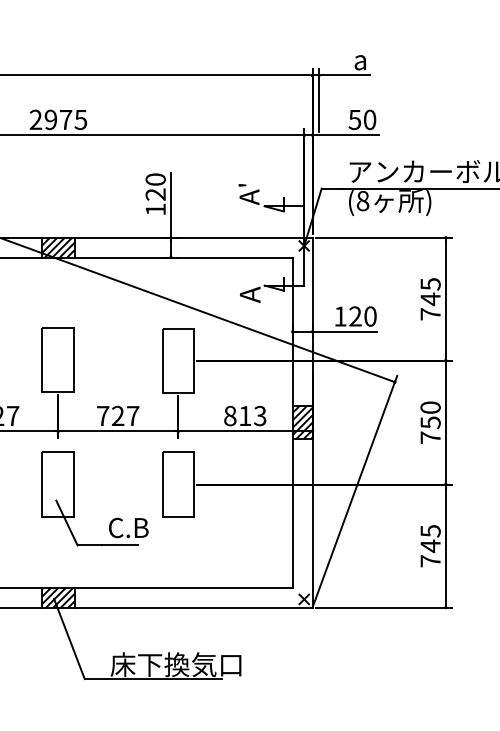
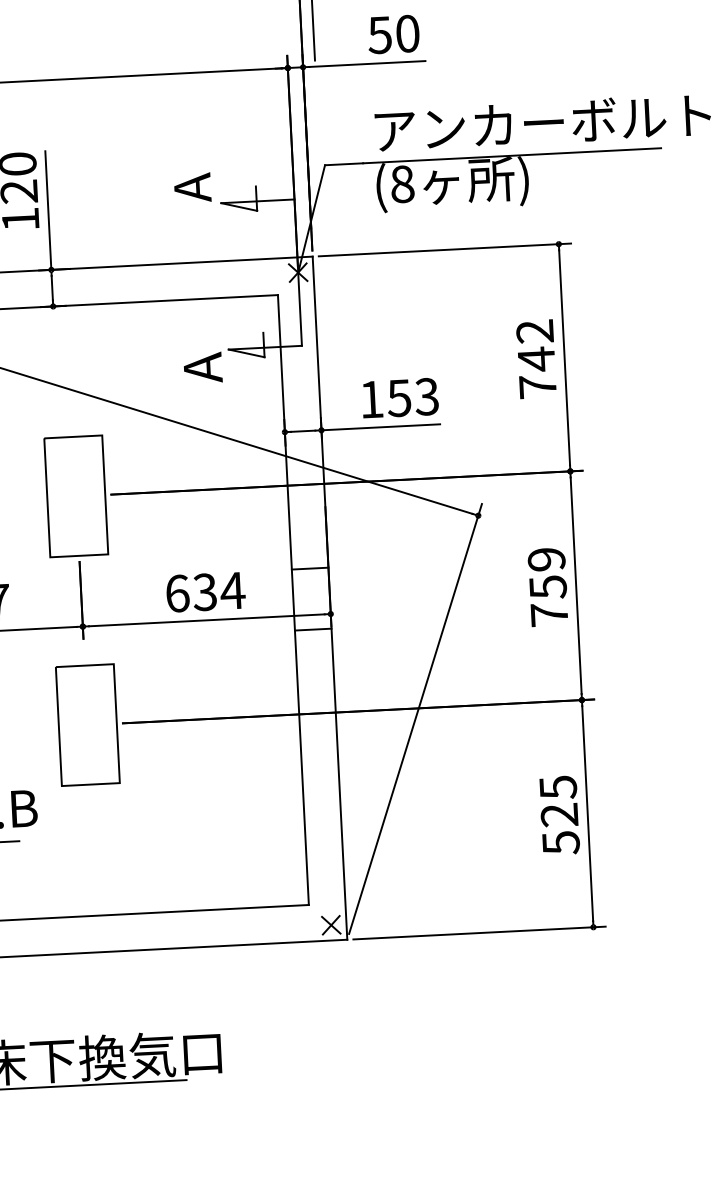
text: (242, 185) -> (178, 166), A' -> A
text: (430, 284) -> (534, 332), 745 -> 742
text: (362, 316) -> (412, 397), 120 -> 153
text: (430, 407) -> (546, 559), 750 -> 759
text: (245, 415) -> (205, 591), 813 -> 634
hatch: (302, 422) -> (311, 598), removed
text: (430, 553) -> (560, 828), 745 -> 525

